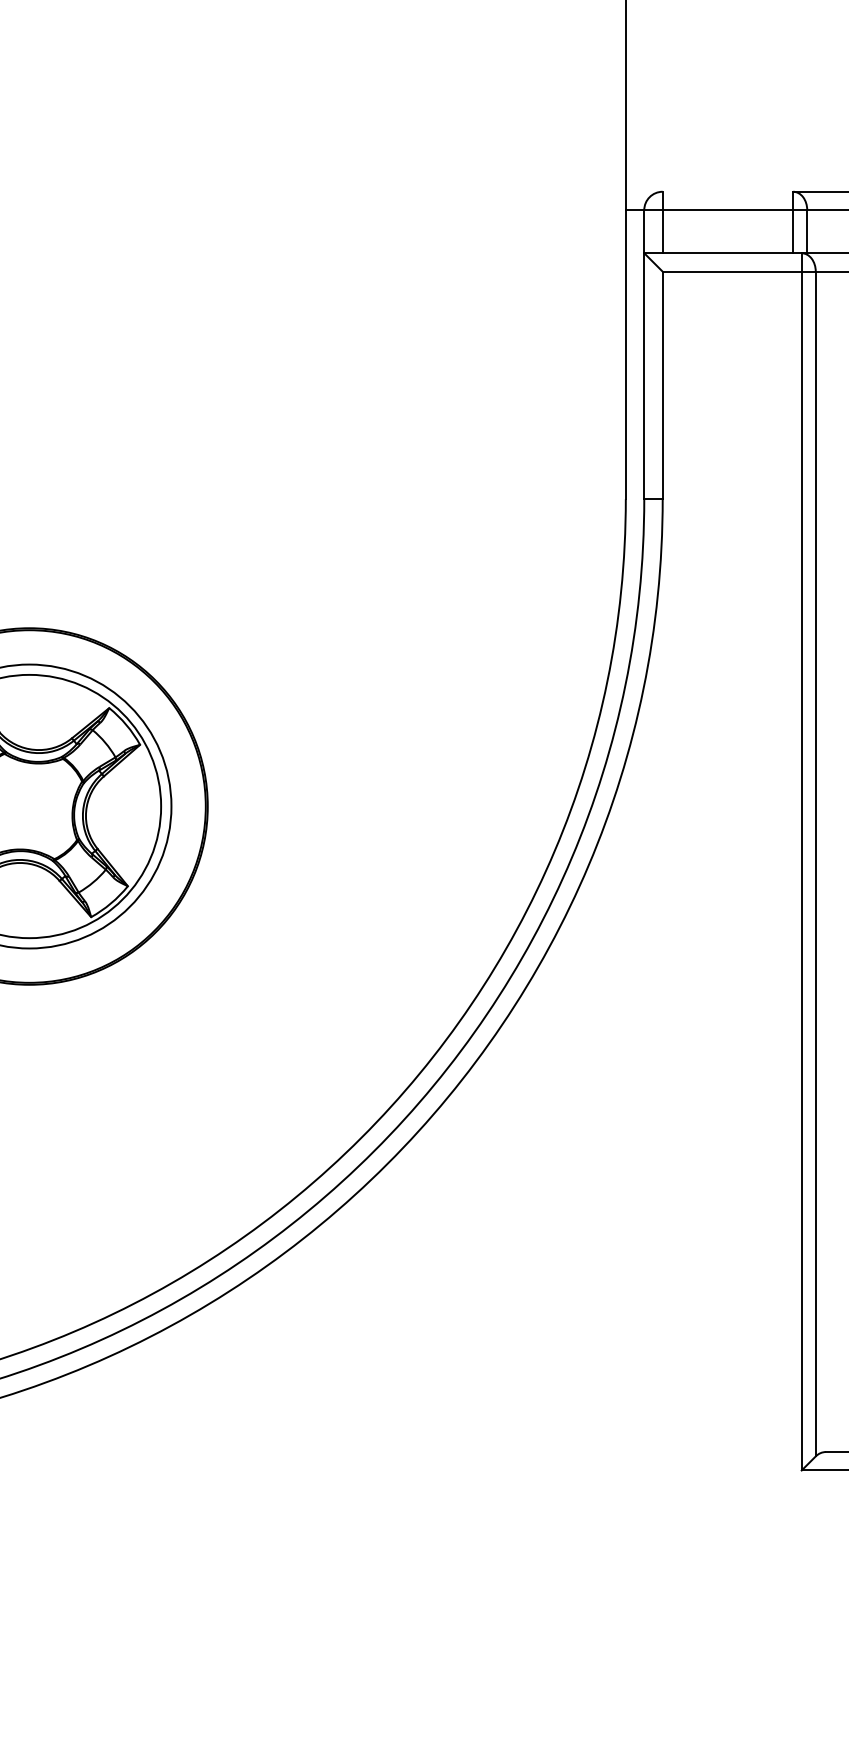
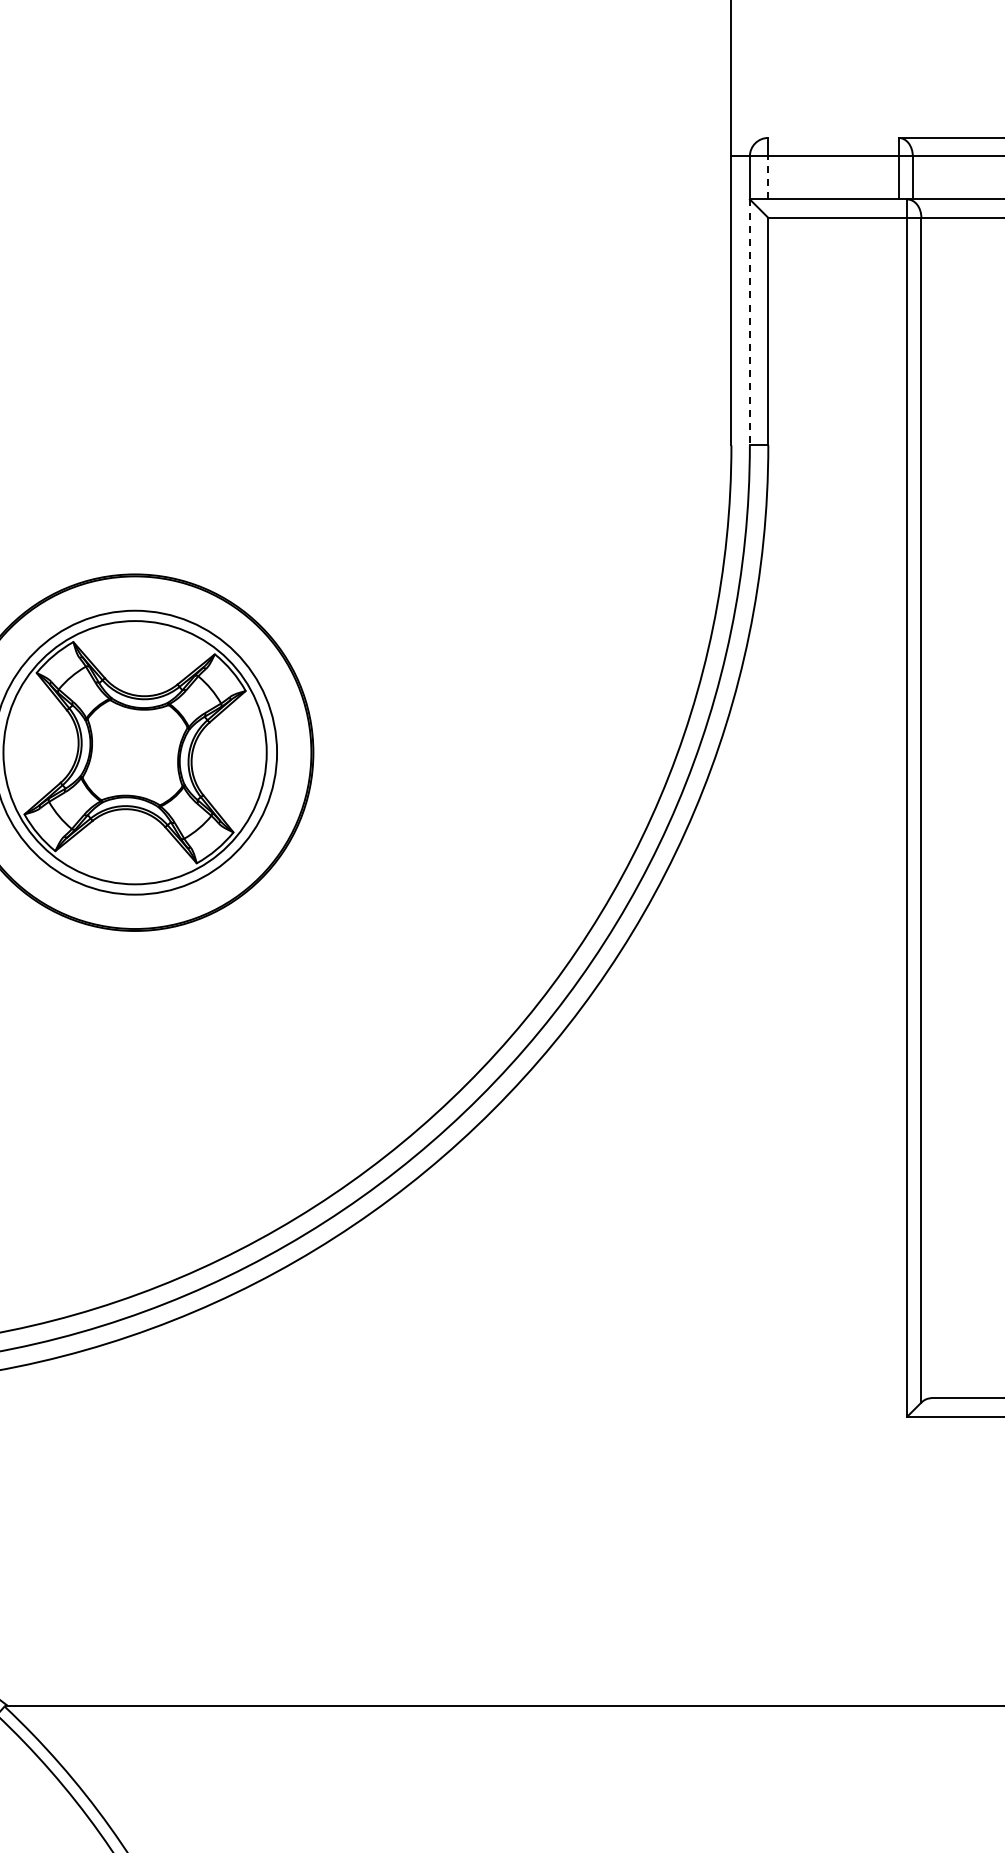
line: (662, 231) -> (768, 177), solid -> dashed
line: (643, 376) -> (749, 322), solid -> dashed

